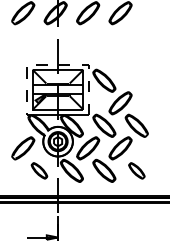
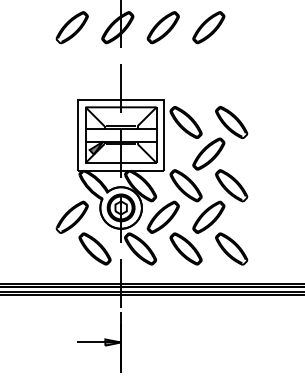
line: (58, 64) -> (121, 99), dashed -> solid
part: (136, 80) -> (231, 122), added
part: (39, 170) -> (94, 248), size x1.43
part: (136, 170) -> (231, 248), size x1.43

